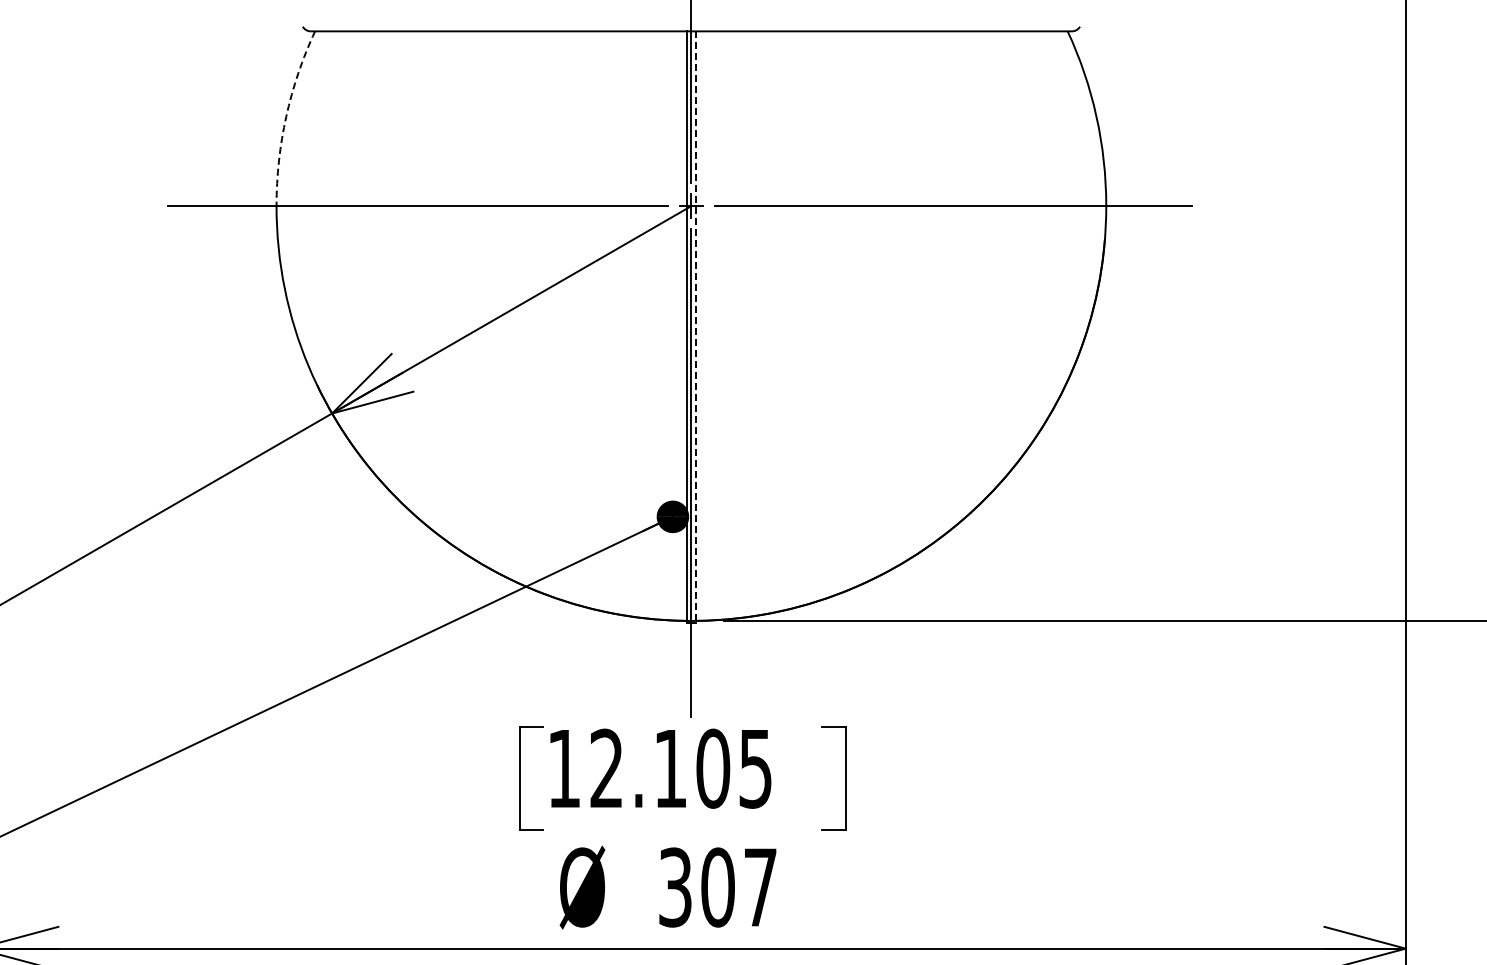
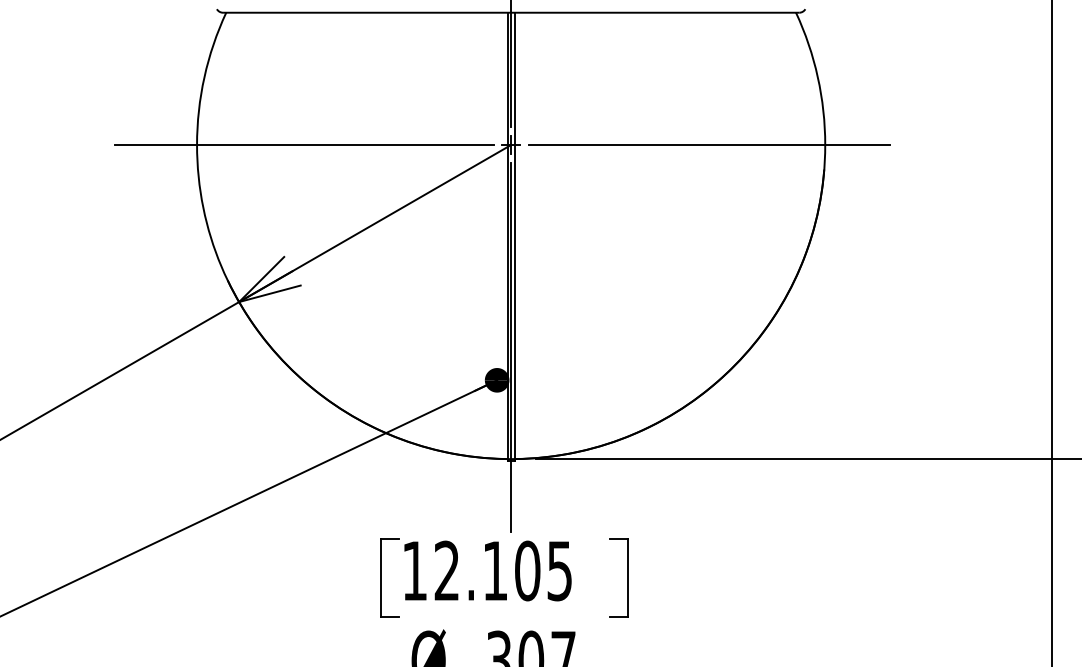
arc: (286, 116) -> (204, 77), dashed -> solid
line: (696, 327) -> (515, 236), dashed -> solid

